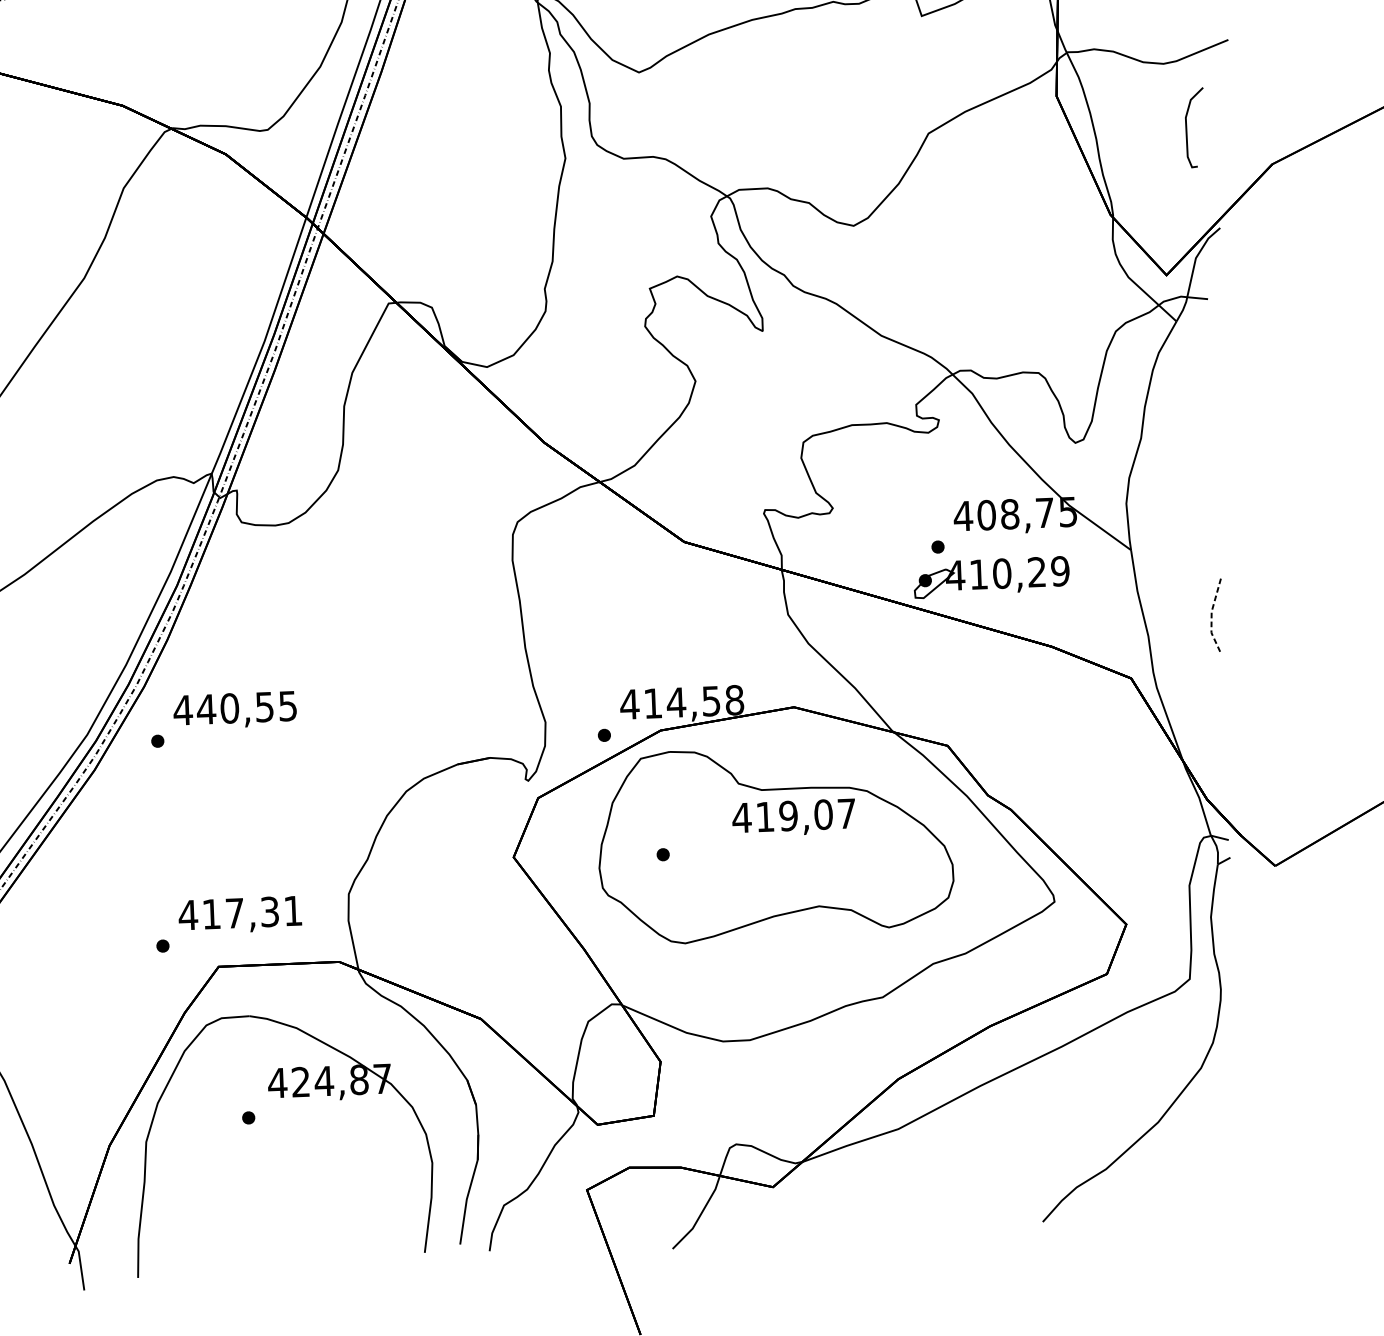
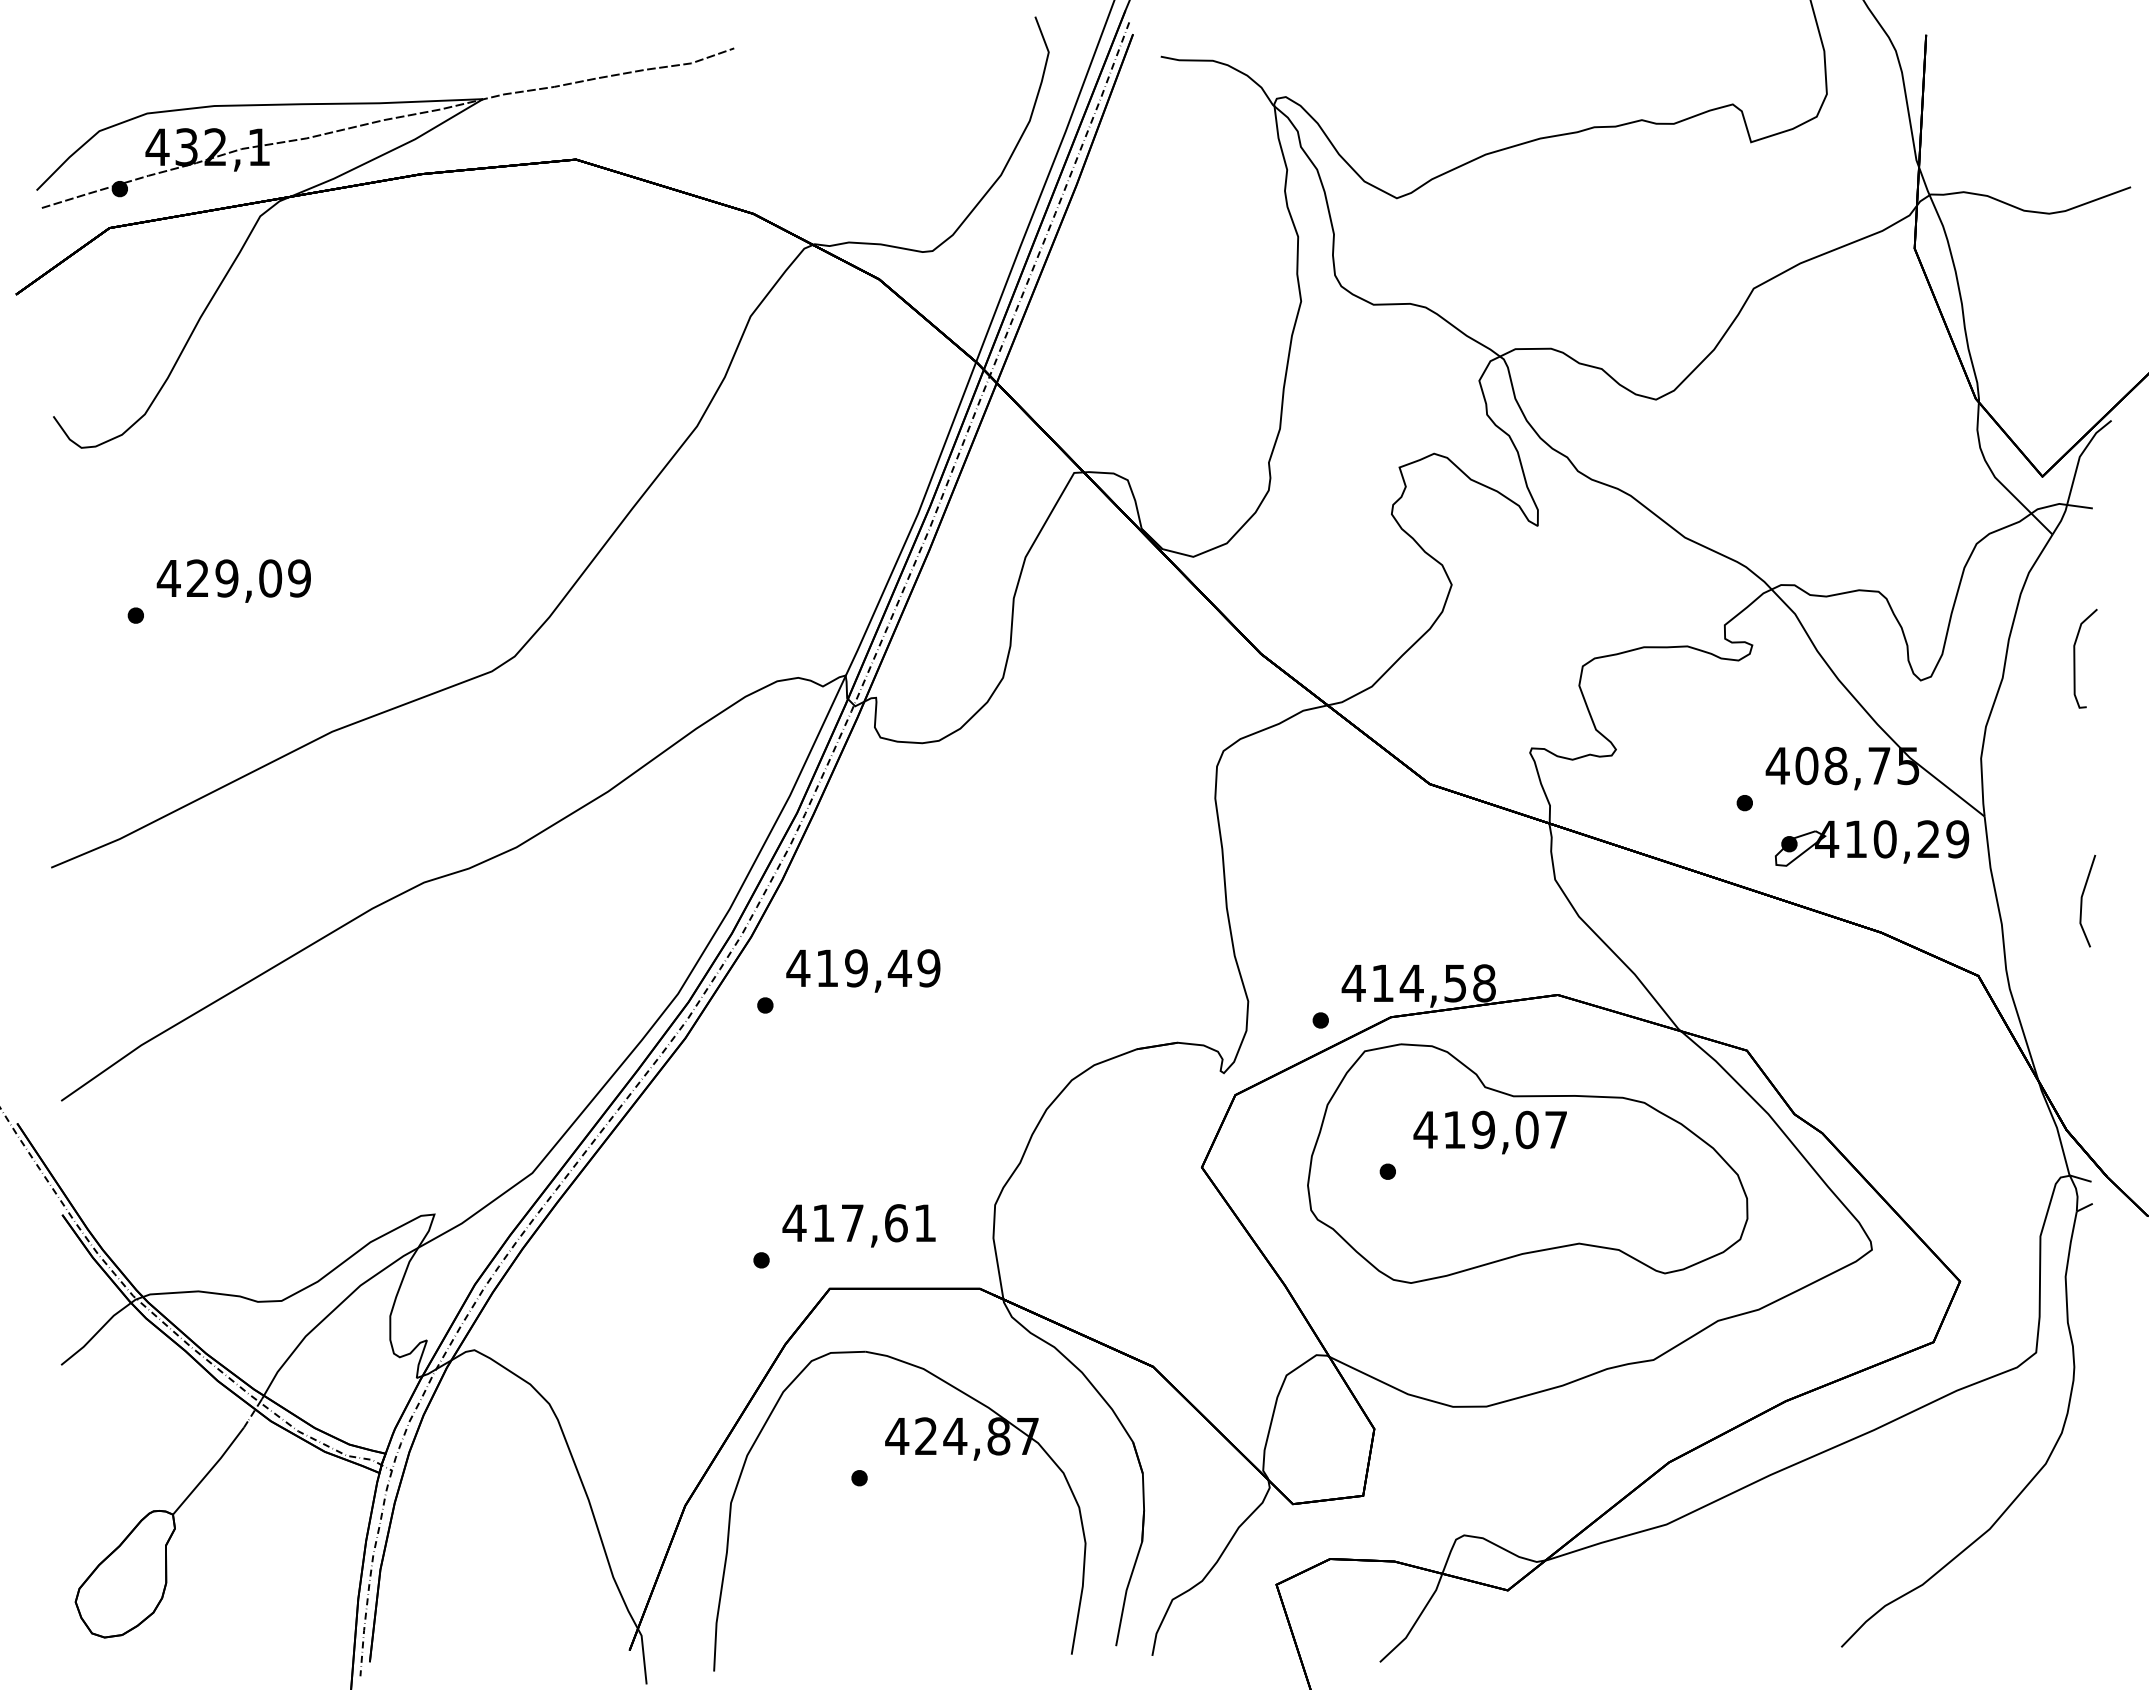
curve: (1187, 127) -> (2075, 658), moved
part: (991, 577) -> (1871, 843), moved
line: (1211, 615) -> (2081, 901), dashed -> solid
text: (246, 707) -> (877, 968), 440,55 -> 419,49
text: (793, 817) -> (1489, 1132), moved
text: (270, 912) -> (896, 1223), 417,31 -> 417,61

